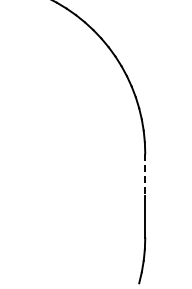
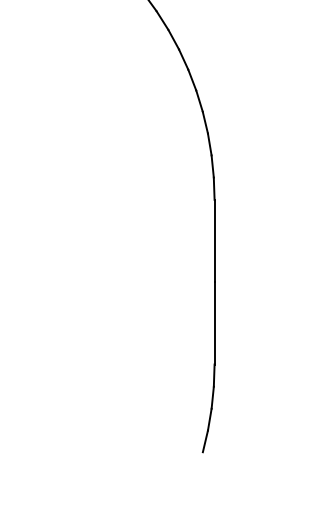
line: (145, 175) -> (215, 242), dashed -> solid

